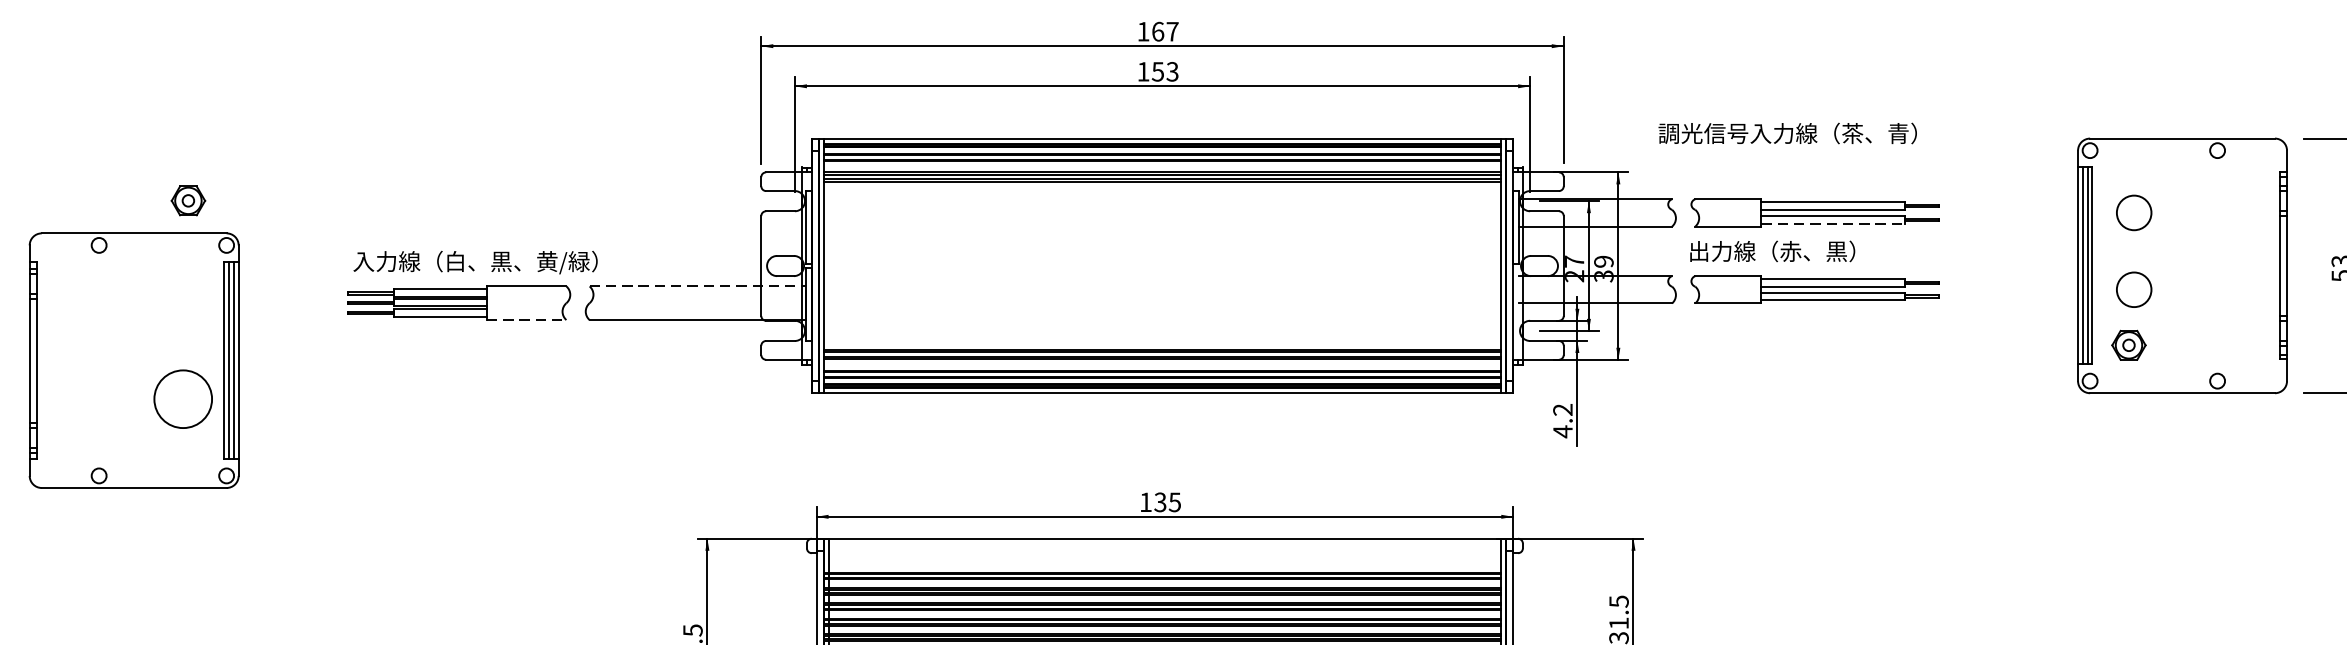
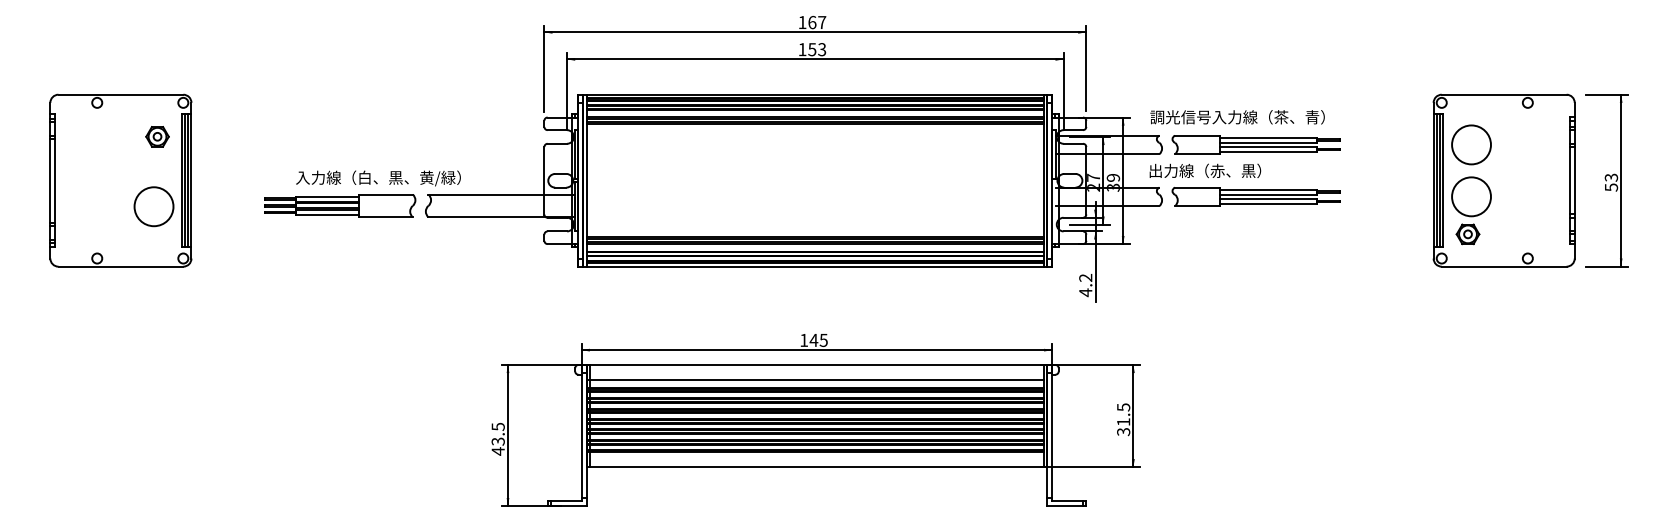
text: (1787, 133) -> (1237, 117), moved
circle: (2134, 212) -> (1471, 144), size x1.67
line: (1833, 224) -> (1268, 152), dashed -> solid
text: (1772, 250) -> (1205, 170), moved
text: (475, 262) -> (378, 178), moved
line: (699, 286) -> (502, 194), dashed -> solid
circle: (2134, 289) -> (1471, 196), size x1.67
line: (525, 320) -> (385, 217), dashed -> solid
part: (133, 360) -> (120, 180), moved
text: (1159, 502) -> (813, 340), 135 -> 145
line: (1162, 560) -> (815, 379), added

